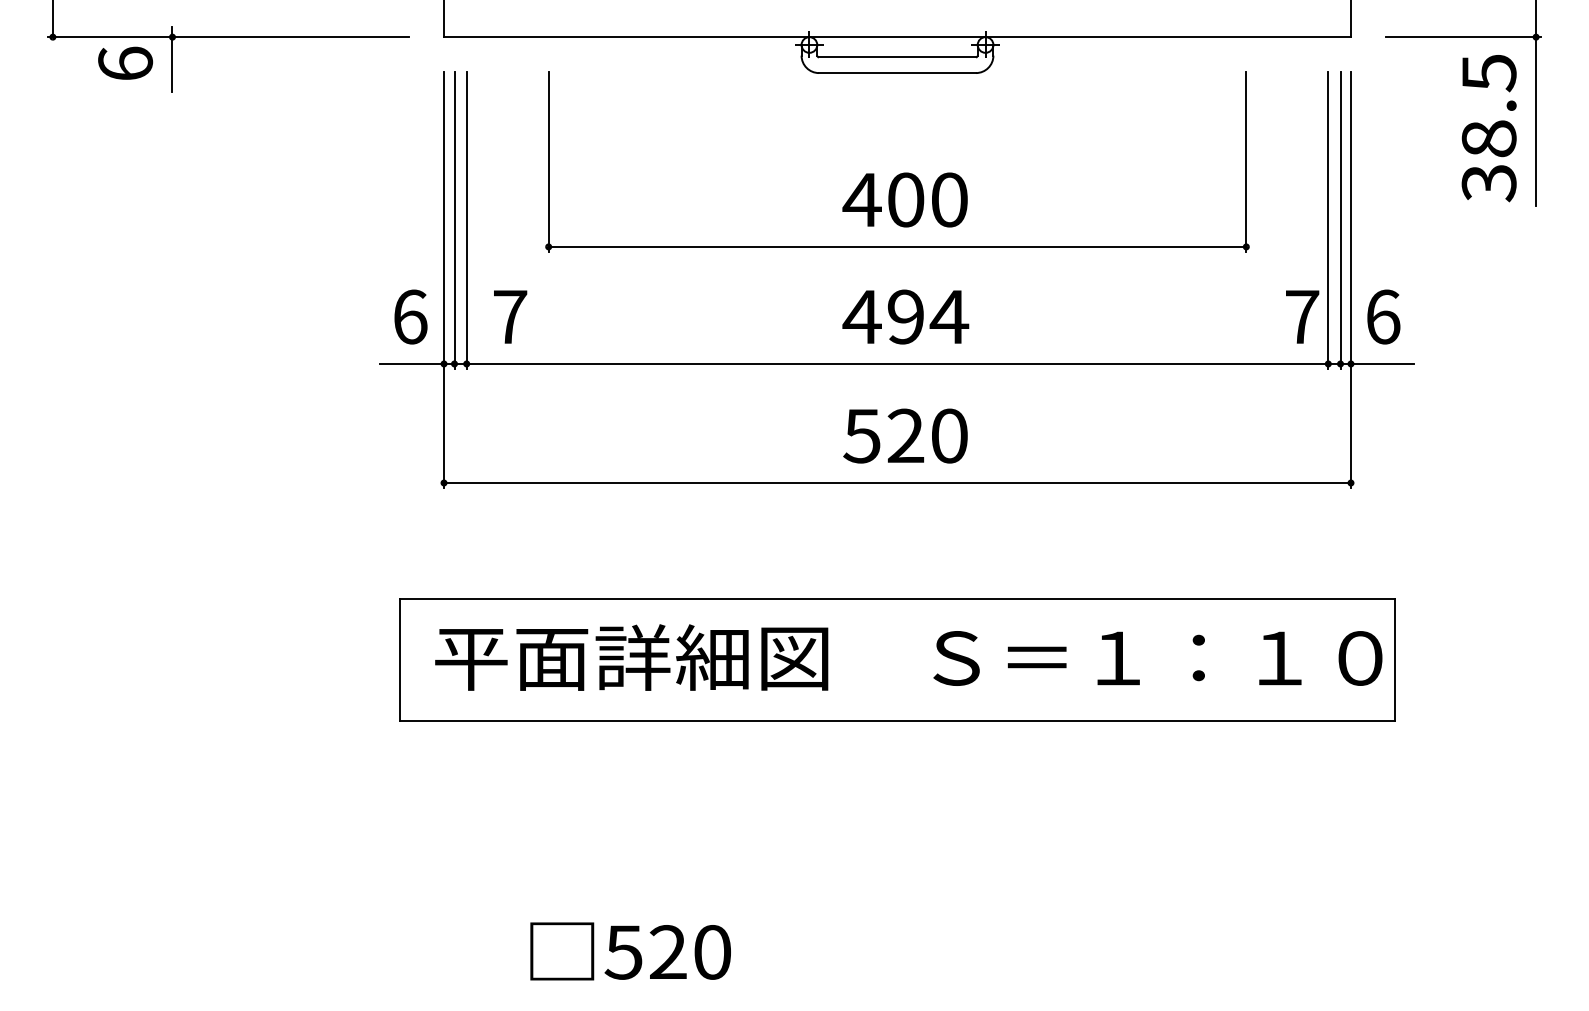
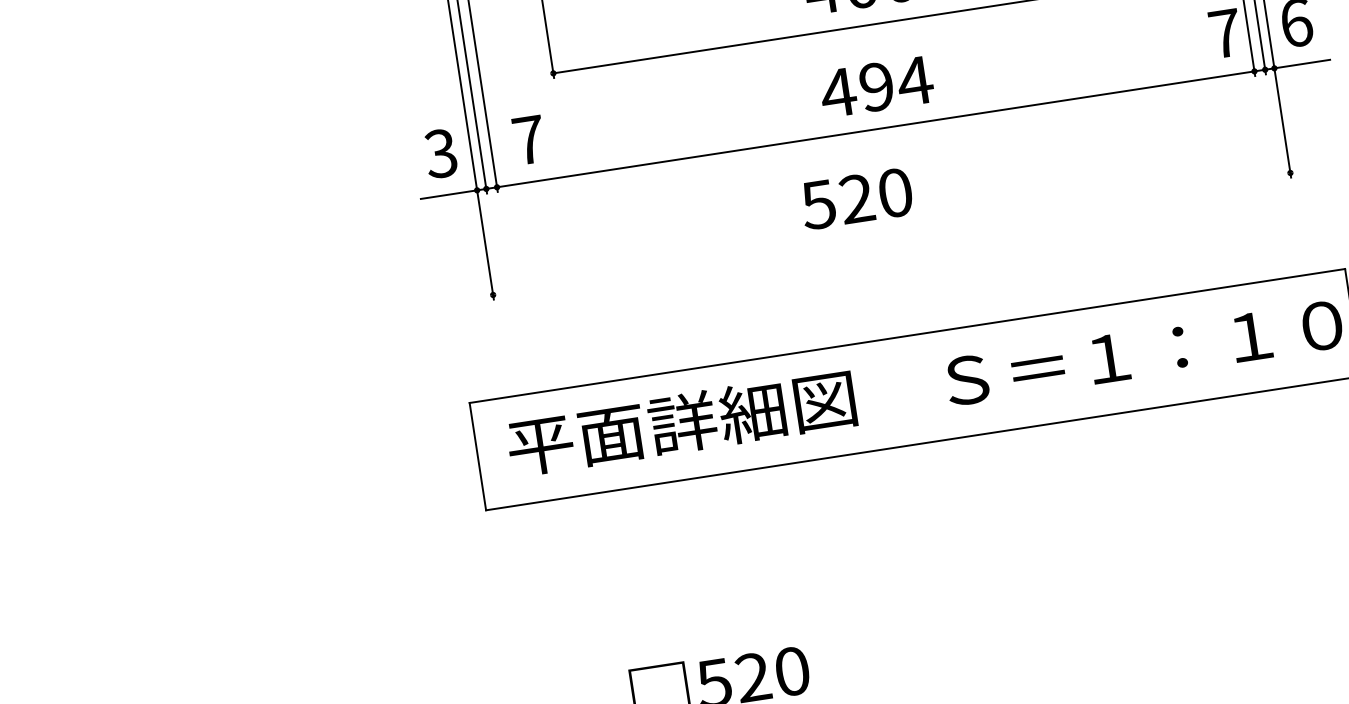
text: (409, 316) -> (440, 153), 6 -> 3
text: (905, 435) -> (856, 198), moved
line: (897, 483) -> (891, 234), removed

